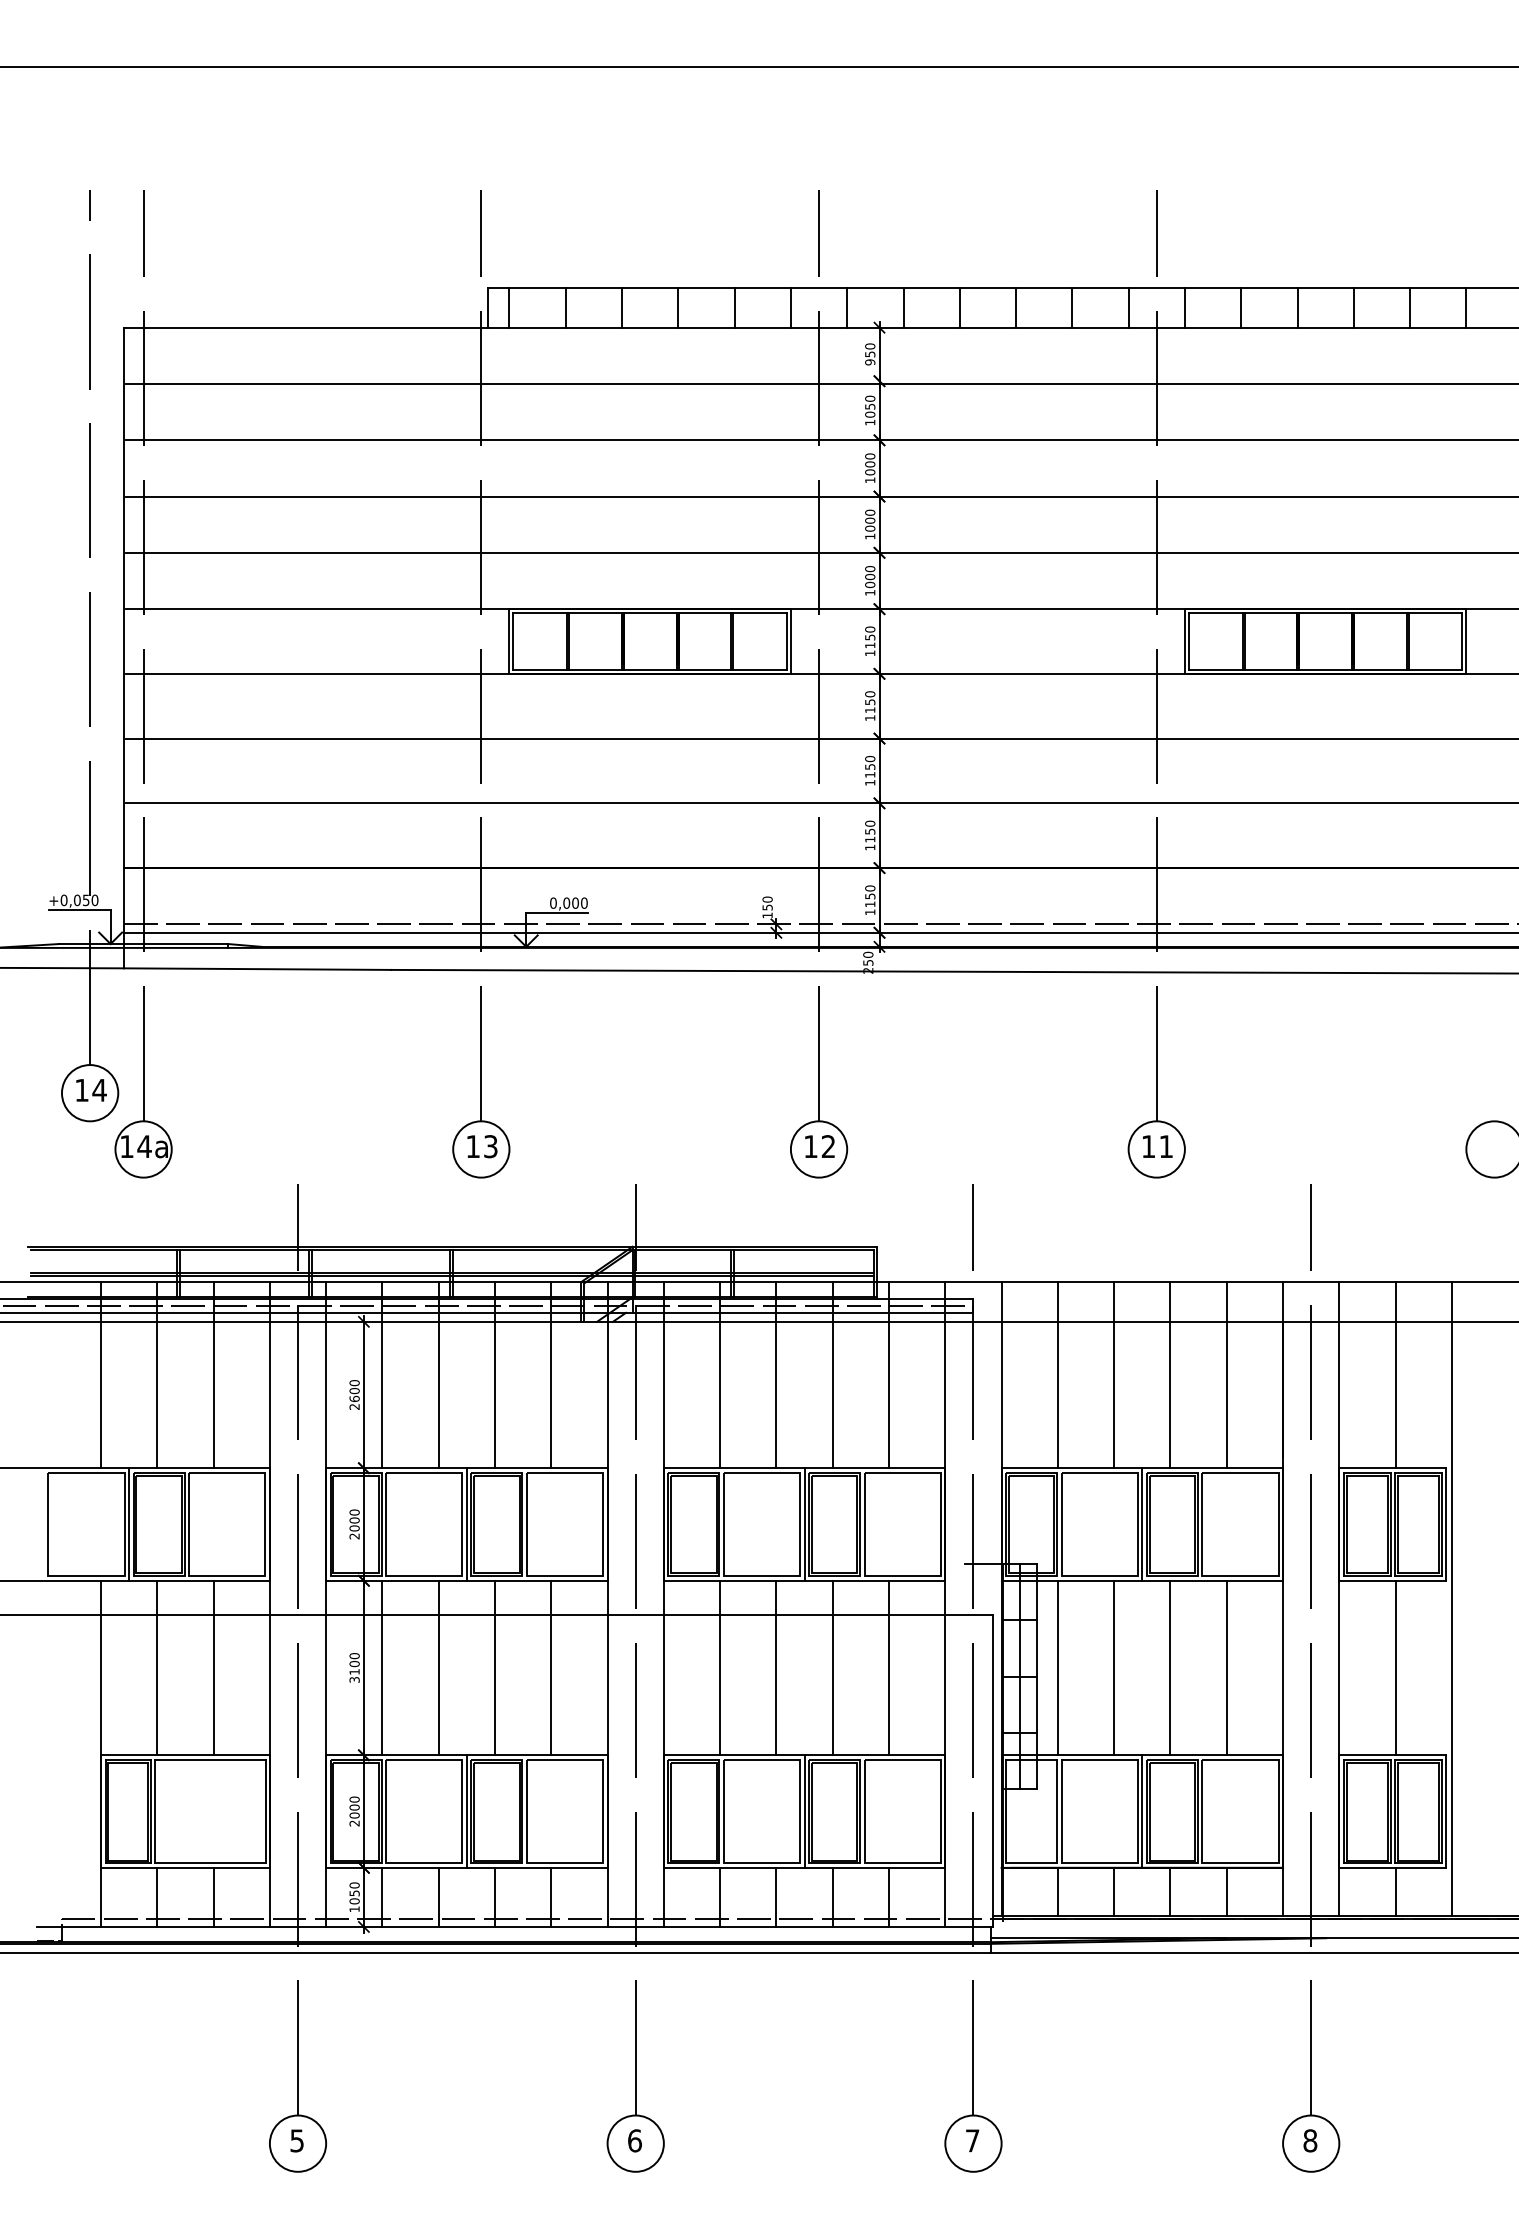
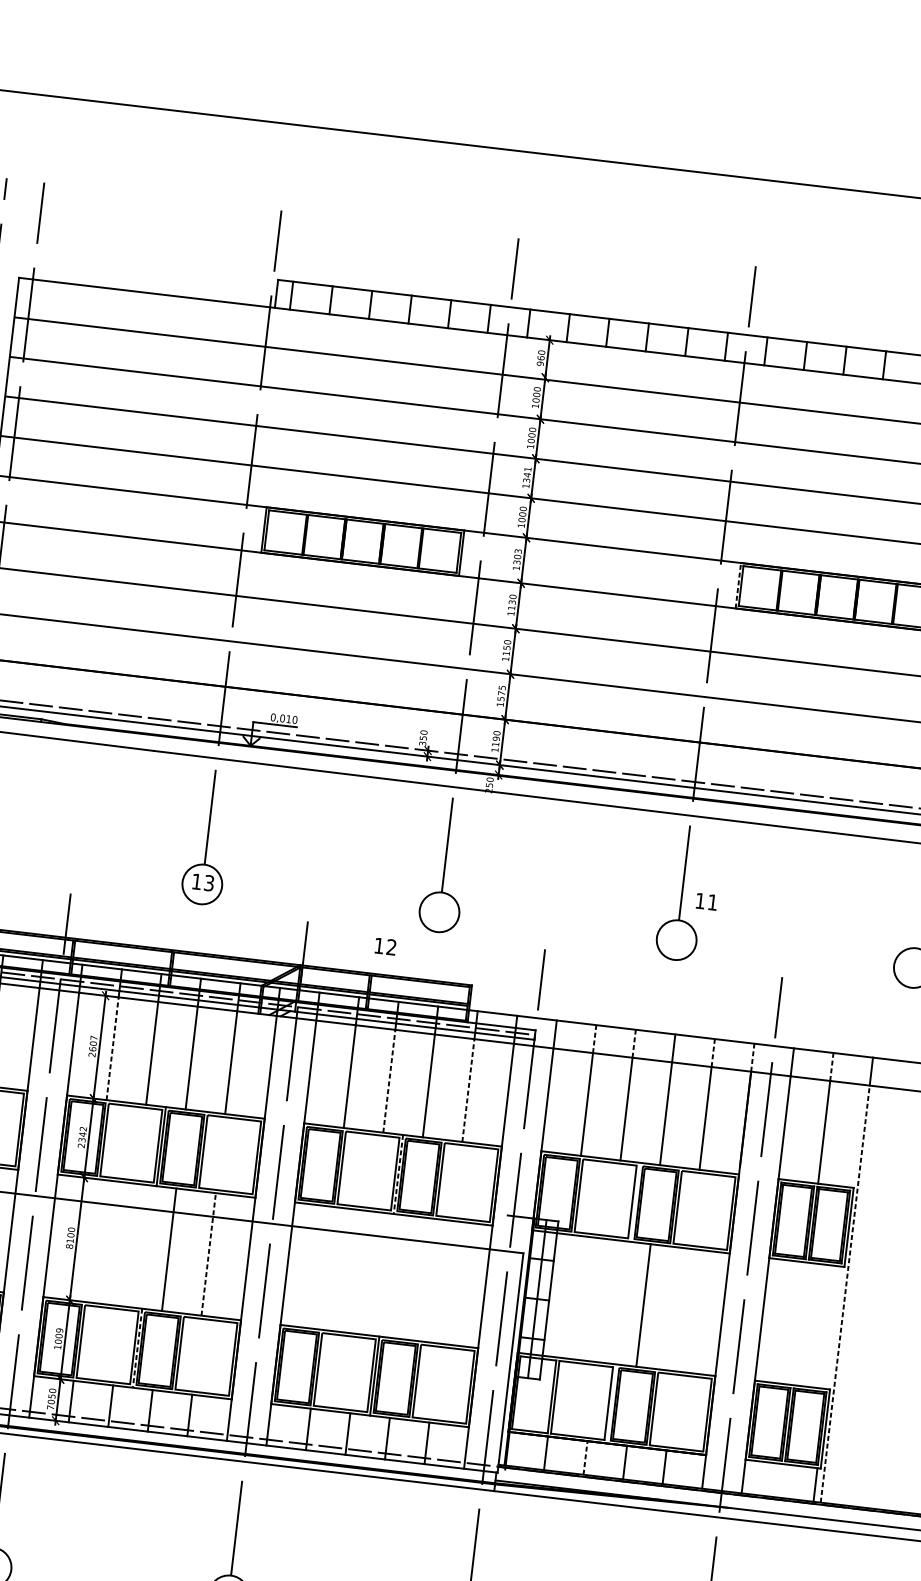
text: (870, 354) -> (541, 358), 950 -> 960
text: (870, 406) -> (536, 394), 1050 -> 1000
text: (870, 520) -> (527, 474), 1000 -> 1341
text: (870, 637) -> (517, 557), 1150 -> 1303
line: (1184, 640) -> (738, 585), solid -> dashed
text: (869, 701) -> (511, 601), 1150 -> 1130
text: (870, 831) -> (501, 693), 1150 -> 1575
text: (870, 896) -> (496, 738), 1150 -> 1190
text: (575, 902) -> (288, 718), 0,000 -> 0,010
text: (767, 915) -> (422, 743), 150 -> 350
text: (819, 1146) -> (385, 946), moved
text: (1157, 1146) -> (706, 901), moved
line: (1057, 1301) -> (594, 1038), solid -> dashed
line: (1114, 1301) -> (634, 1043), solid -> dashed
line: (1226, 1301) -> (713, 1052), solid -> dashed
line: (1283, 1301) -> (753, 1057), solid -> dashed
line: (1395, 1301) -> (831, 1066), solid -> dashed
text: (354, 1383) -> (93, 1038), 2600 -> 2607
line: (382, 1394) -> (112, 1048), solid -> dashed
line: (776, 1394) -> (389, 1080), solid -> dashed
line: (889, 1394) -> (468, 1090), solid -> dashed
text: (354, 1520) -> (82, 1134), 2000 -> 2342
line: (1142, 1524) -> (635, 1202), removed
line: (804, 1525) -> (398, 1175), solid -> dashed
line: (1451, 1618) -> (844, 1293), solid -> dashed
line: (382, 1667) -> (90, 1240), removed
line: (438, 1667) -> (129, 1244), removed
line: (551, 1667) -> (208, 1254), solid -> dashed
line: (720, 1667) -> (327, 1267), removed
line: (776, 1667) -> (366, 1272), removed
line: (832, 1667) -> (406, 1277), removed
line: (889, 1667) -> (446, 1281), removed
line: (1057, 1667) -> (564, 1295), removed
line: (1114, 1667) -> (604, 1300), removed
line: (1226, 1667) -> (682, 1309), removed
line: (1395, 1667) -> (801, 1323), removed
text: (354, 1679) -> (69, 1246), 3100 -> 8100
text: (354, 1811) -> (58, 1338), 2000 -> 1009
line: (1142, 1811) -> (612, 1403), removed
line: (466, 1812) -> (137, 1348), solid -> dashed
line: (1114, 1891) -> (585, 1457), solid -> dashed
line: (1395, 1891) -> (815, 1484), moved
text: (354, 1909) -> (50, 1407), 1050 -> 7050

